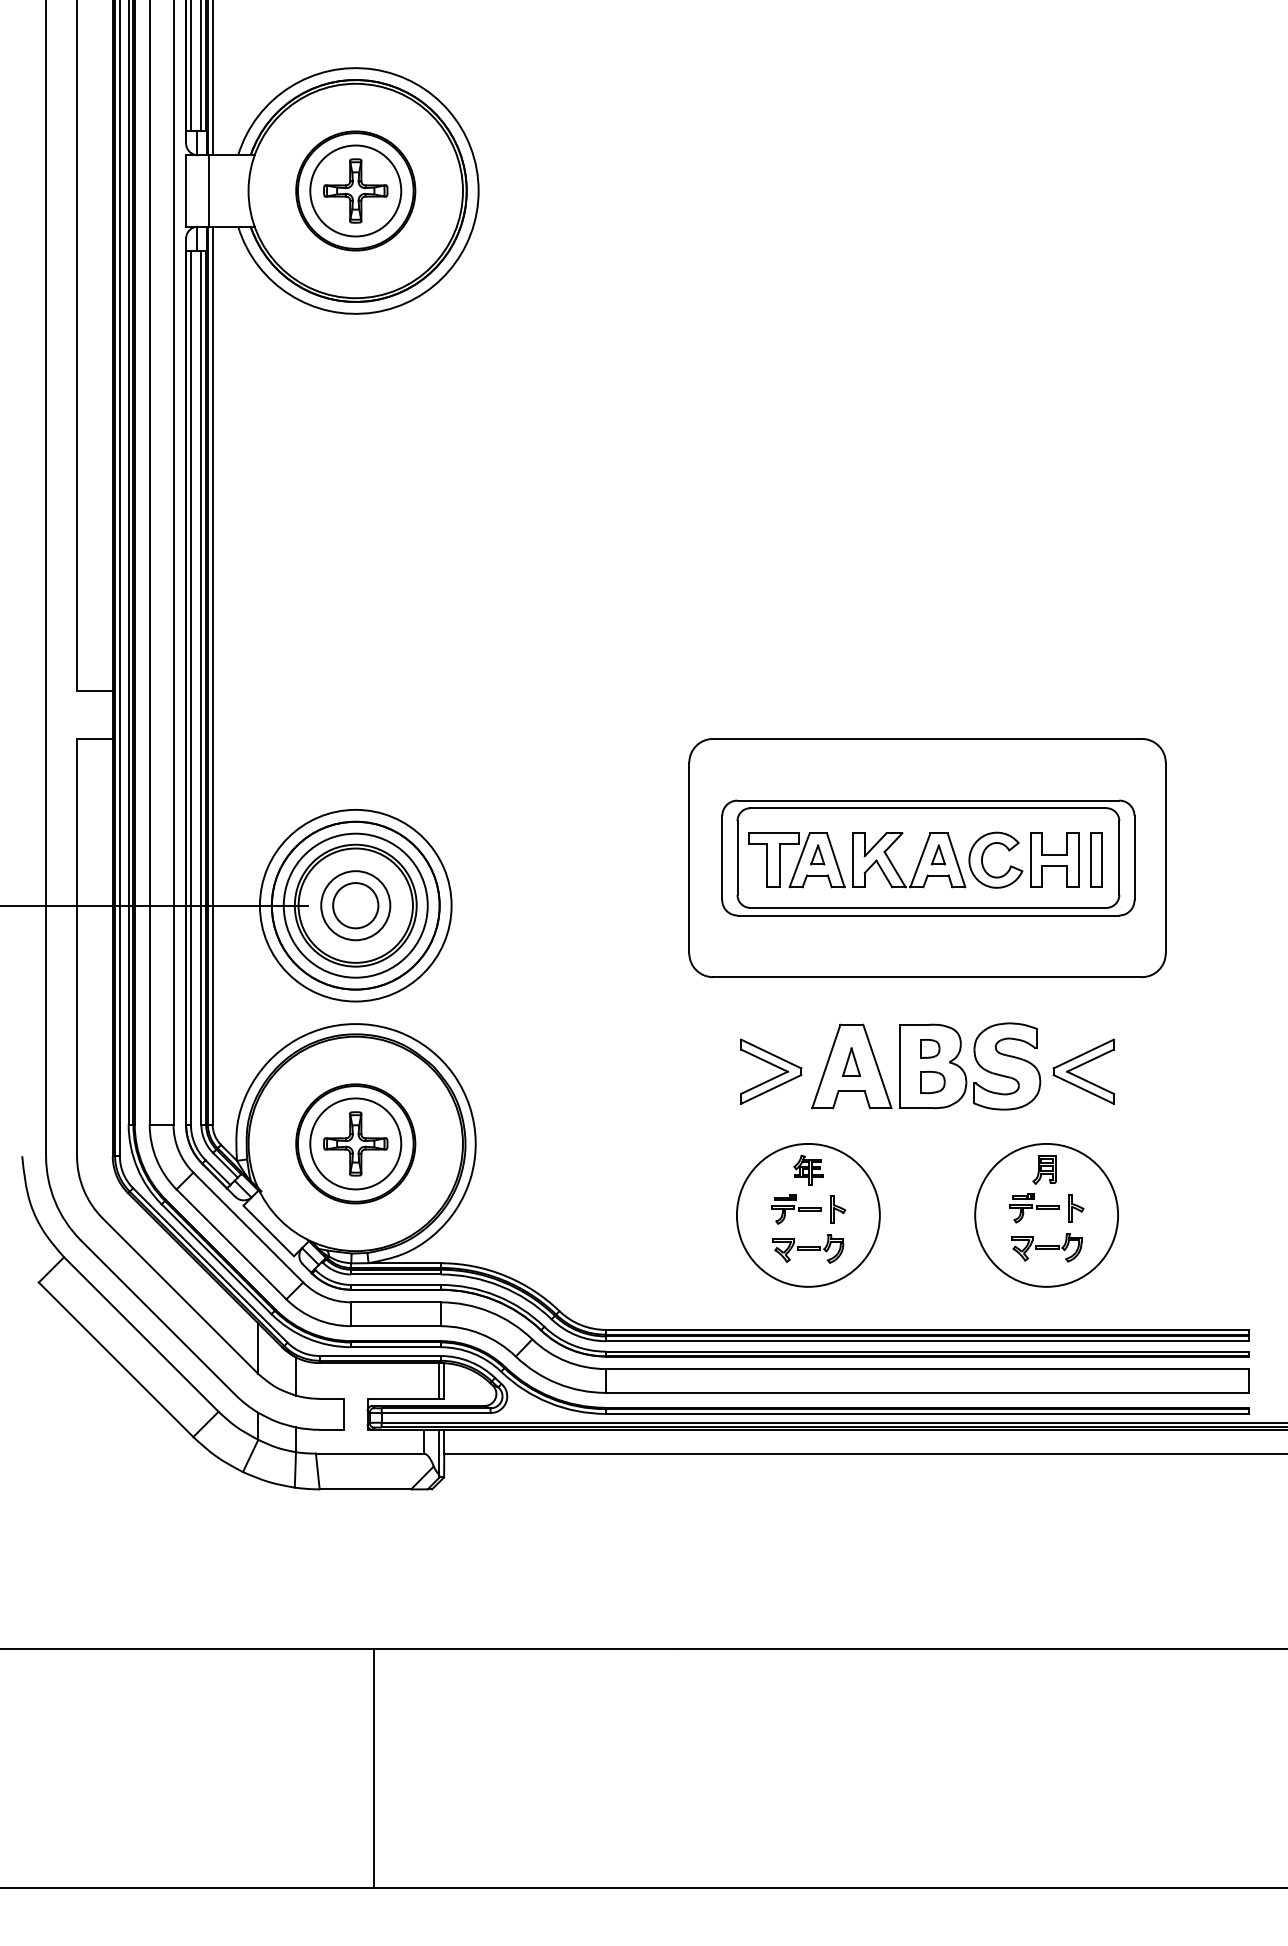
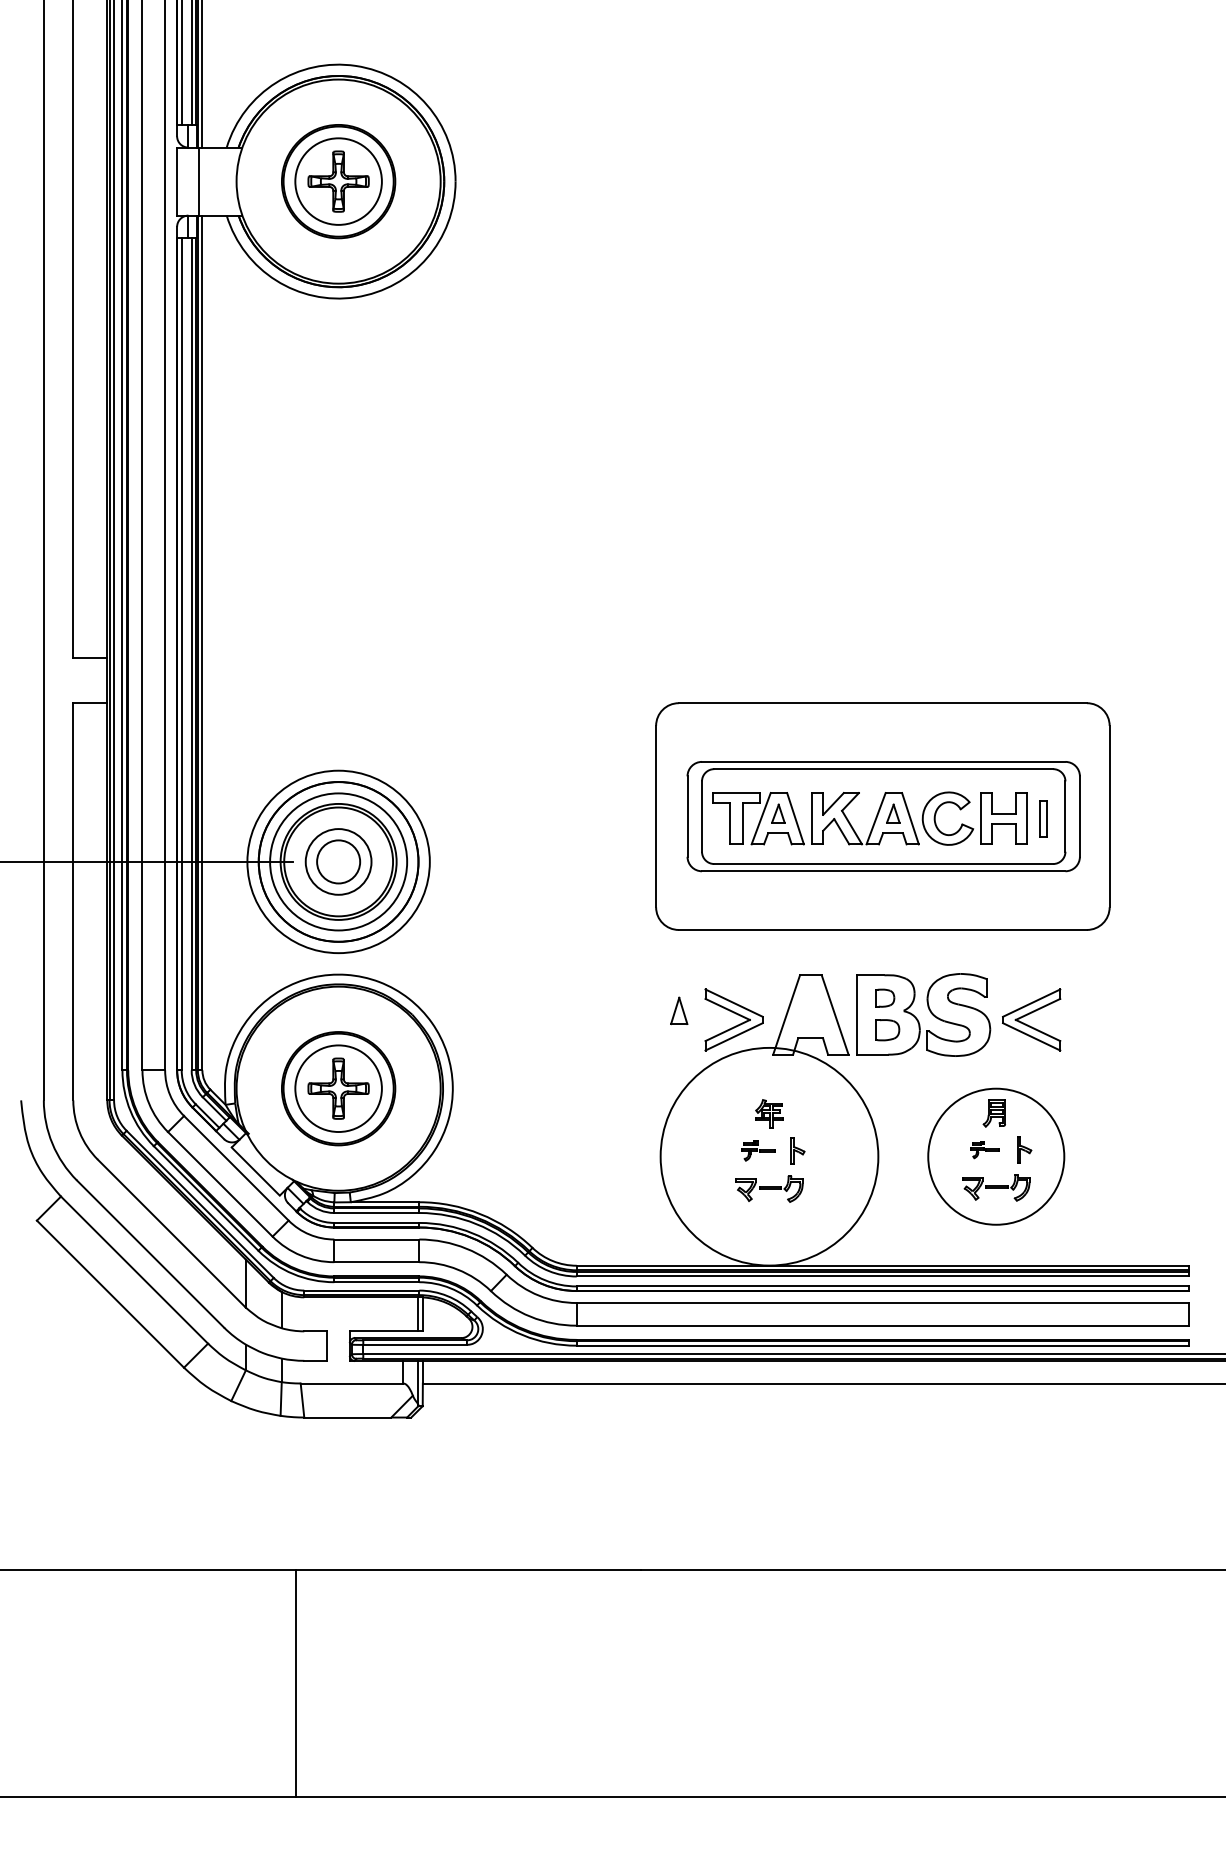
part: (1096, 859) -> (1043, 817), size x0.7
part: (851, 1061) -> (679, 1010), moved
part: (1034, 1208) -> (984, 1150), size x0.6
part: (796, 1209) -> (758, 1151), size x0.7
circle: (807, 1214) -> (768, 1155), size x1.6
line: (373, 1768) -> (295, 1683), moved

